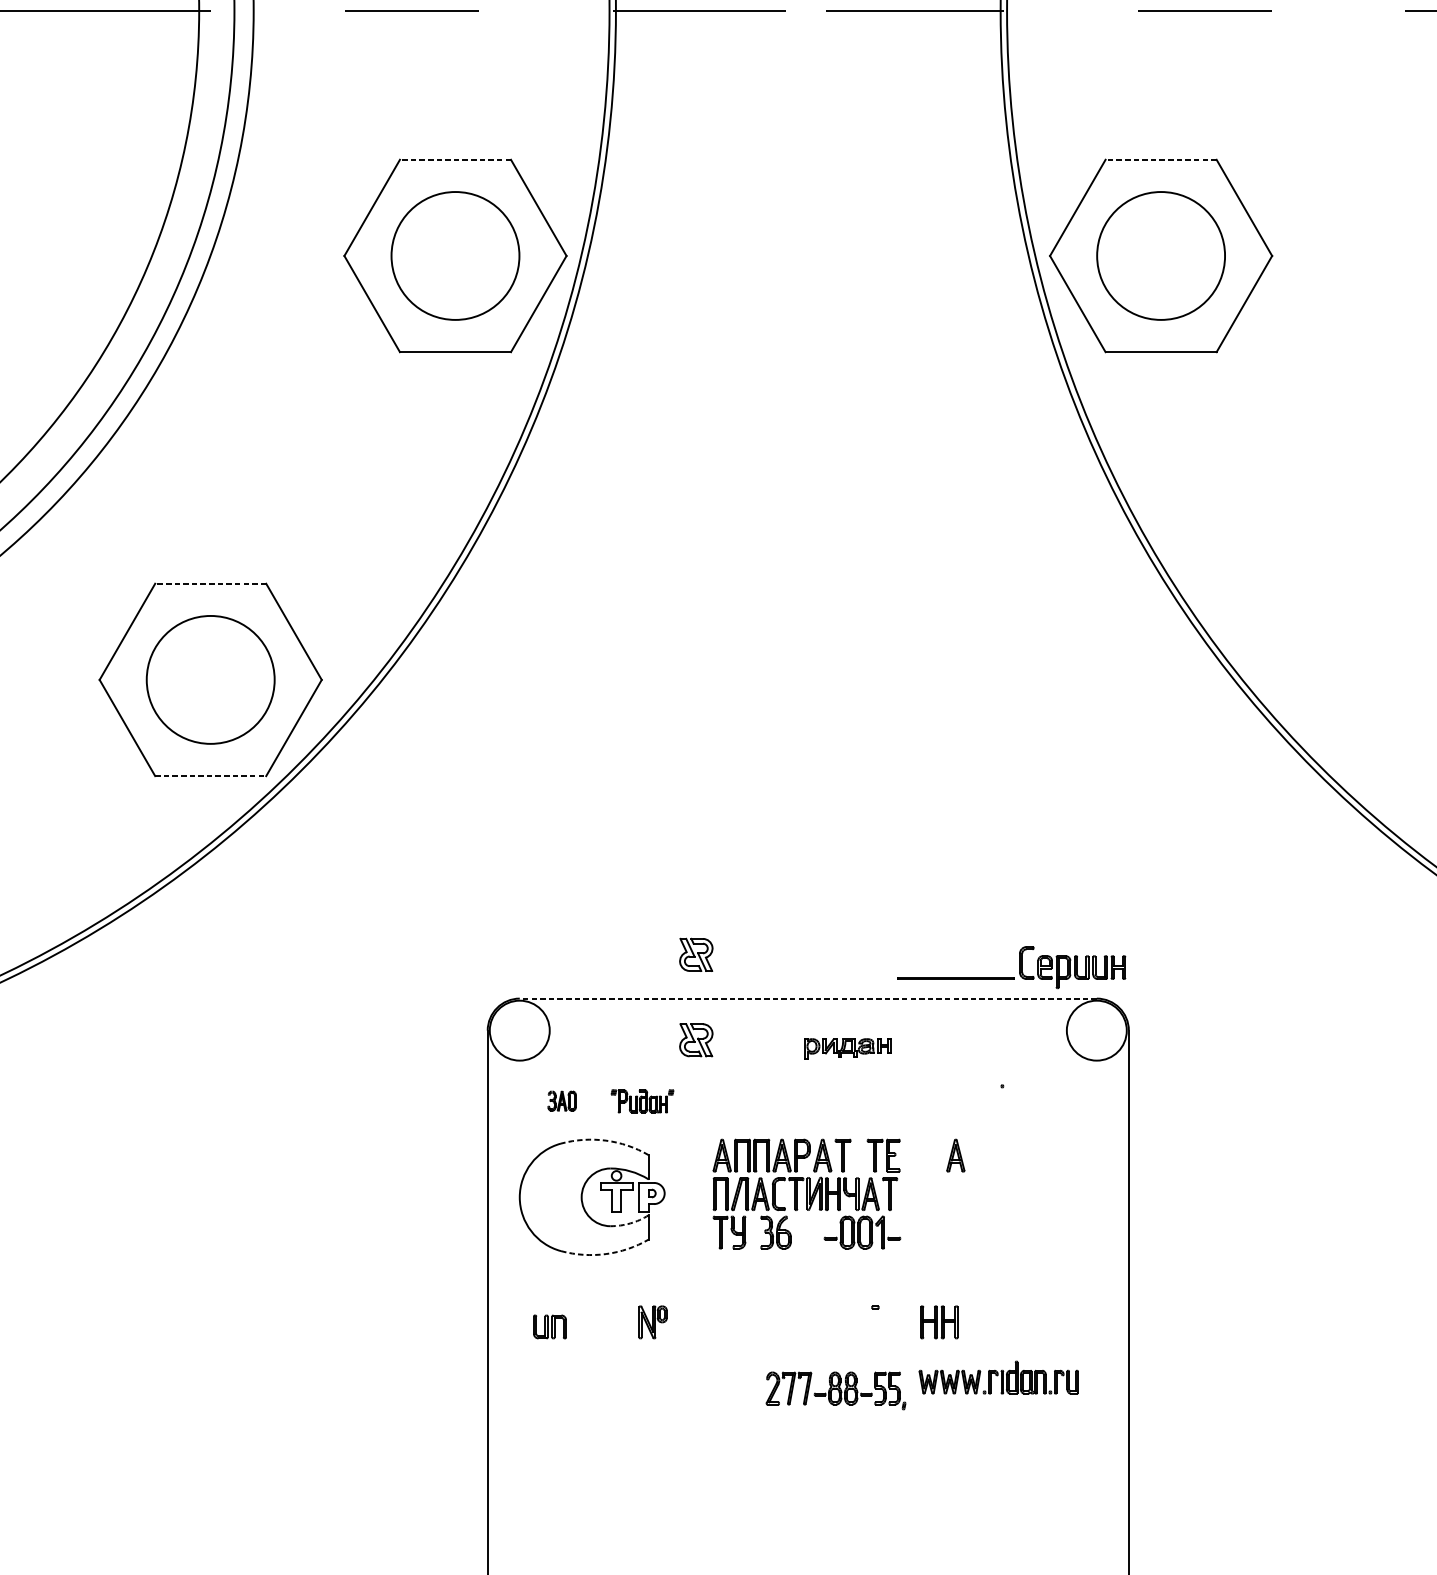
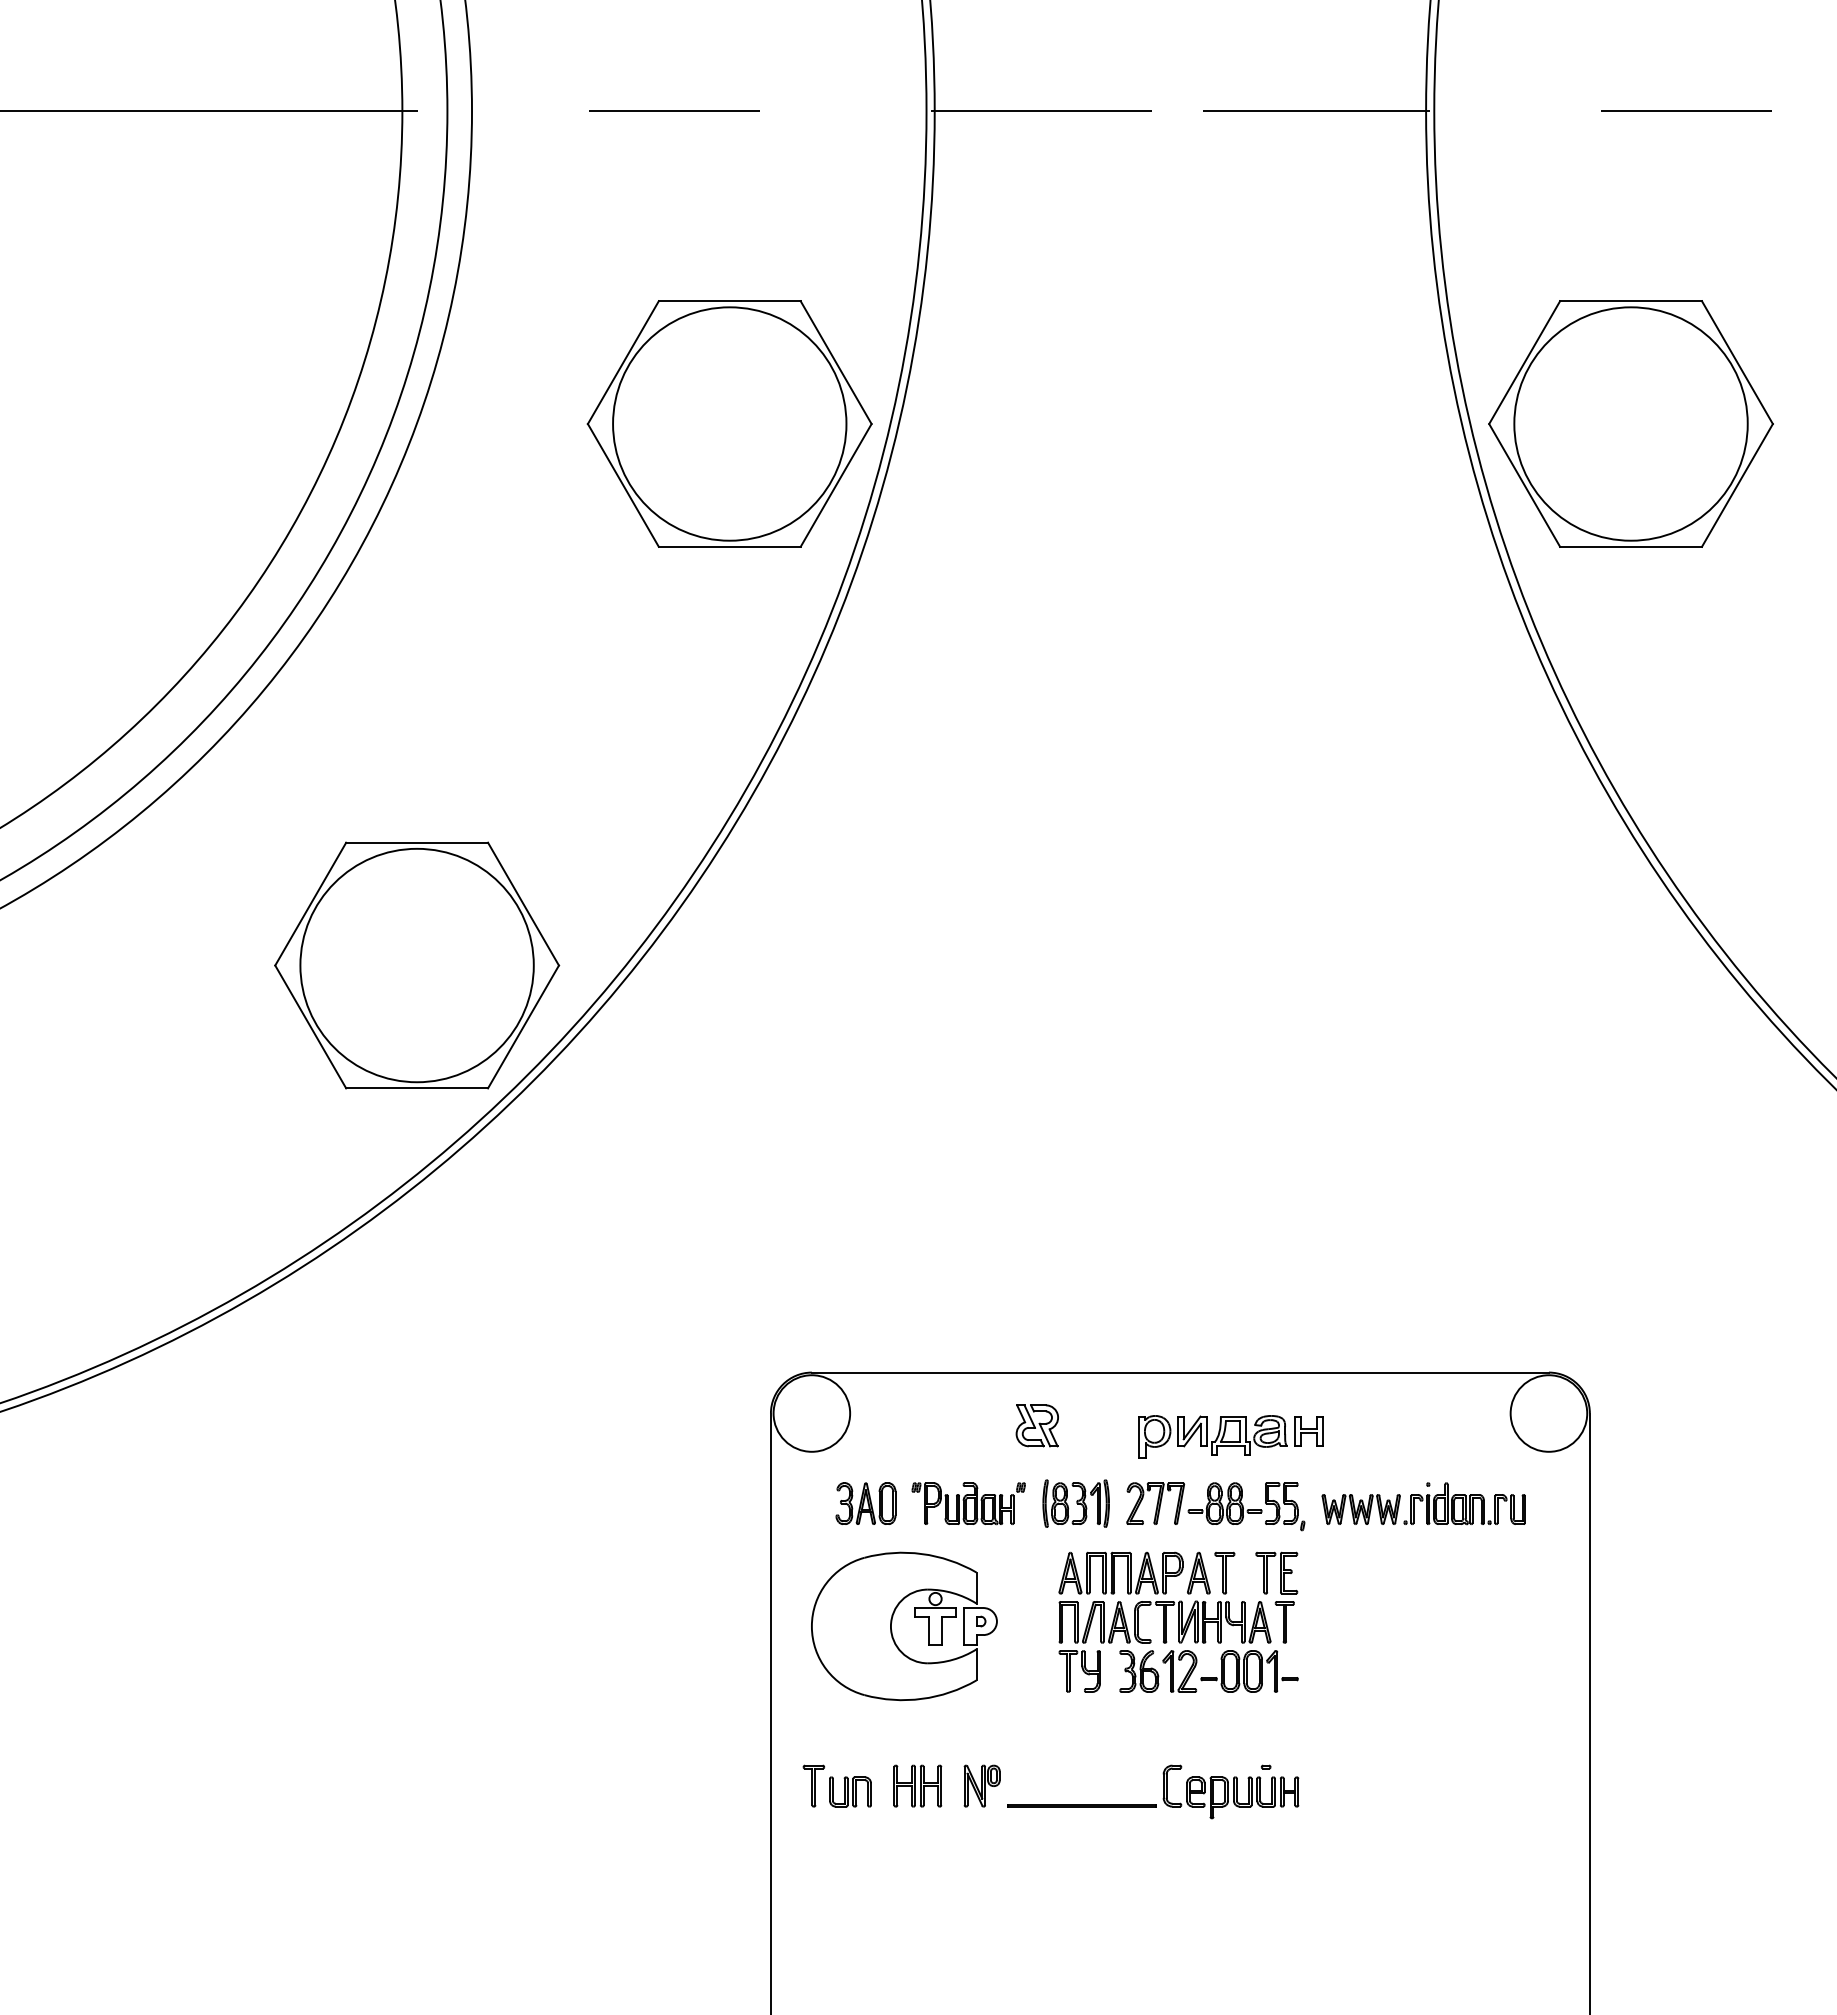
line: (455, 160) -> (729, 301), dashed -> solid
line: (1161, 160) -> (1631, 301), dashed -> solid
circle: (455, 255) -> (729, 423), size x1.43
circle: (1160, 255) -> (1630, 423), size x1.43
line: (211, 583) -> (417, 842), dashed -> solid
circle: (210, 679) -> (416, 965), size x1.43
line: (211, 776) -> (417, 1088), dashed -> solid
part: (695, 954) -> (1036, 1316), removed
part: (1019, 967) -> (1163, 1791), moved
line: (808, 998) -> (1180, 1372), dashed -> solid
part: (847, 1048) -> (1230, 1436), size x1.67
part: (561, 1101) -> (865, 1503), size x1.67
part: (642, 1101) -> (968, 1503), size x1.43
part: (726, 1101) -> (1075, 1503), added
arc: (605, 1141) -> (921, 1554), dashed -> solid
part: (955, 1155) -> (1368, 1572), removed
arc: (630, 1223) -> (953, 1659), dashed -> solid
part: (807, 1232) -> (1179, 1671), added
arc: (606, 1253) -> (922, 1698), dashed -> solid
part: (521, 1321) -> (813, 1785), added
part: (939, 1321) -> (917, 1785), moved
part: (998, 1377) -> (1423, 1503), moved
part: (835, 1390) -> (1215, 1506), moved

